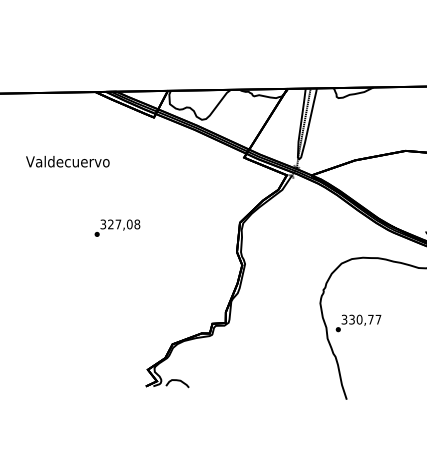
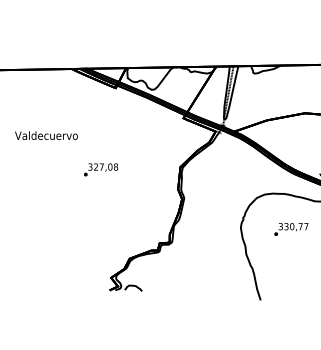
text: (67, 161) -> (46, 135), moved
text: (117, 227) -> (101, 169), moved
text: (358, 323) -> (291, 229), moved

